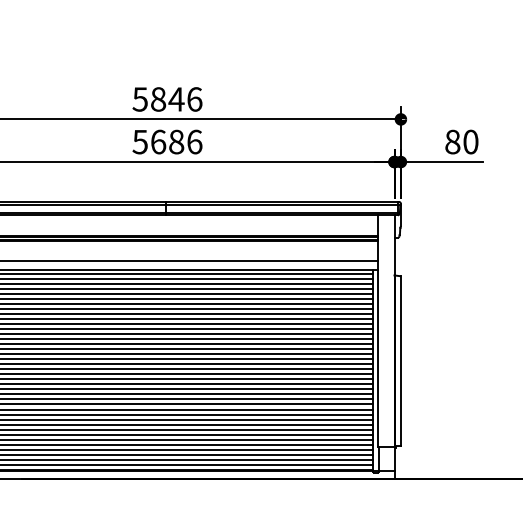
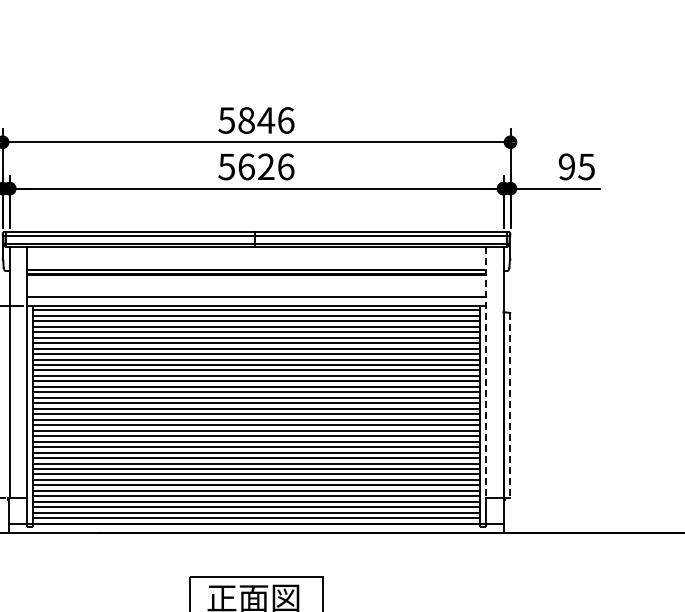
text: (176, 141) -> (266, 166), 5686 -> 5626
text: (461, 141) -> (576, 166), 80 -> 95
line: (378, 330) -> (486, 372), solid -> dashed
line: (400, 361) -> (510, 405), solid -> dashed

